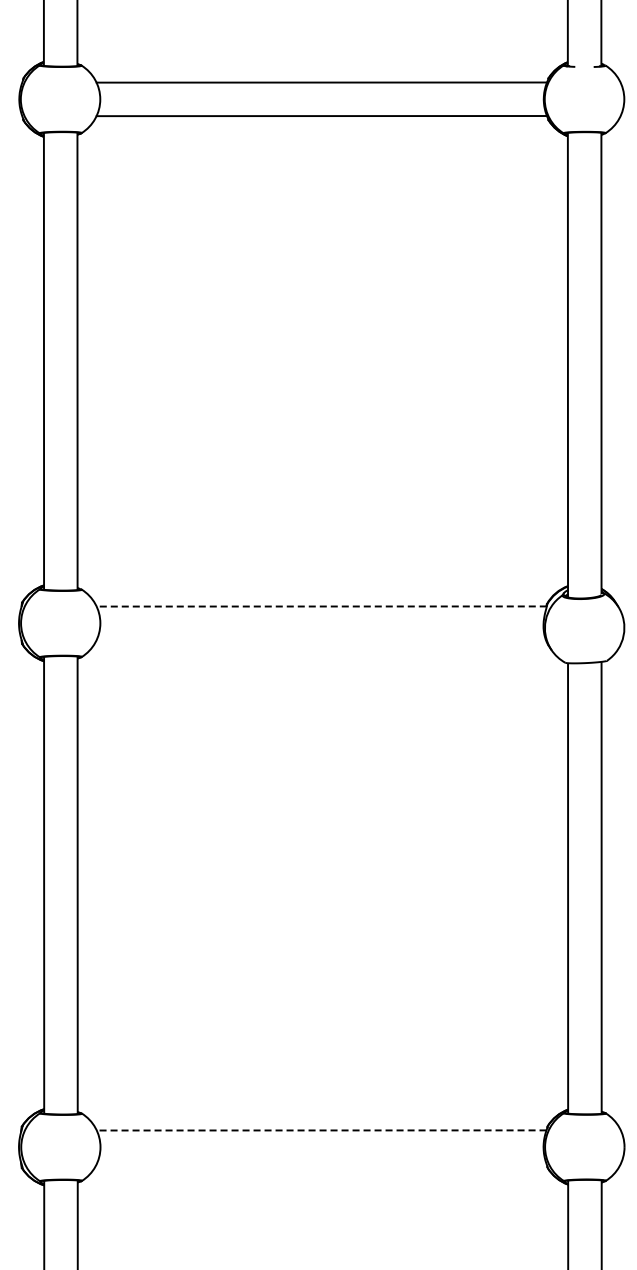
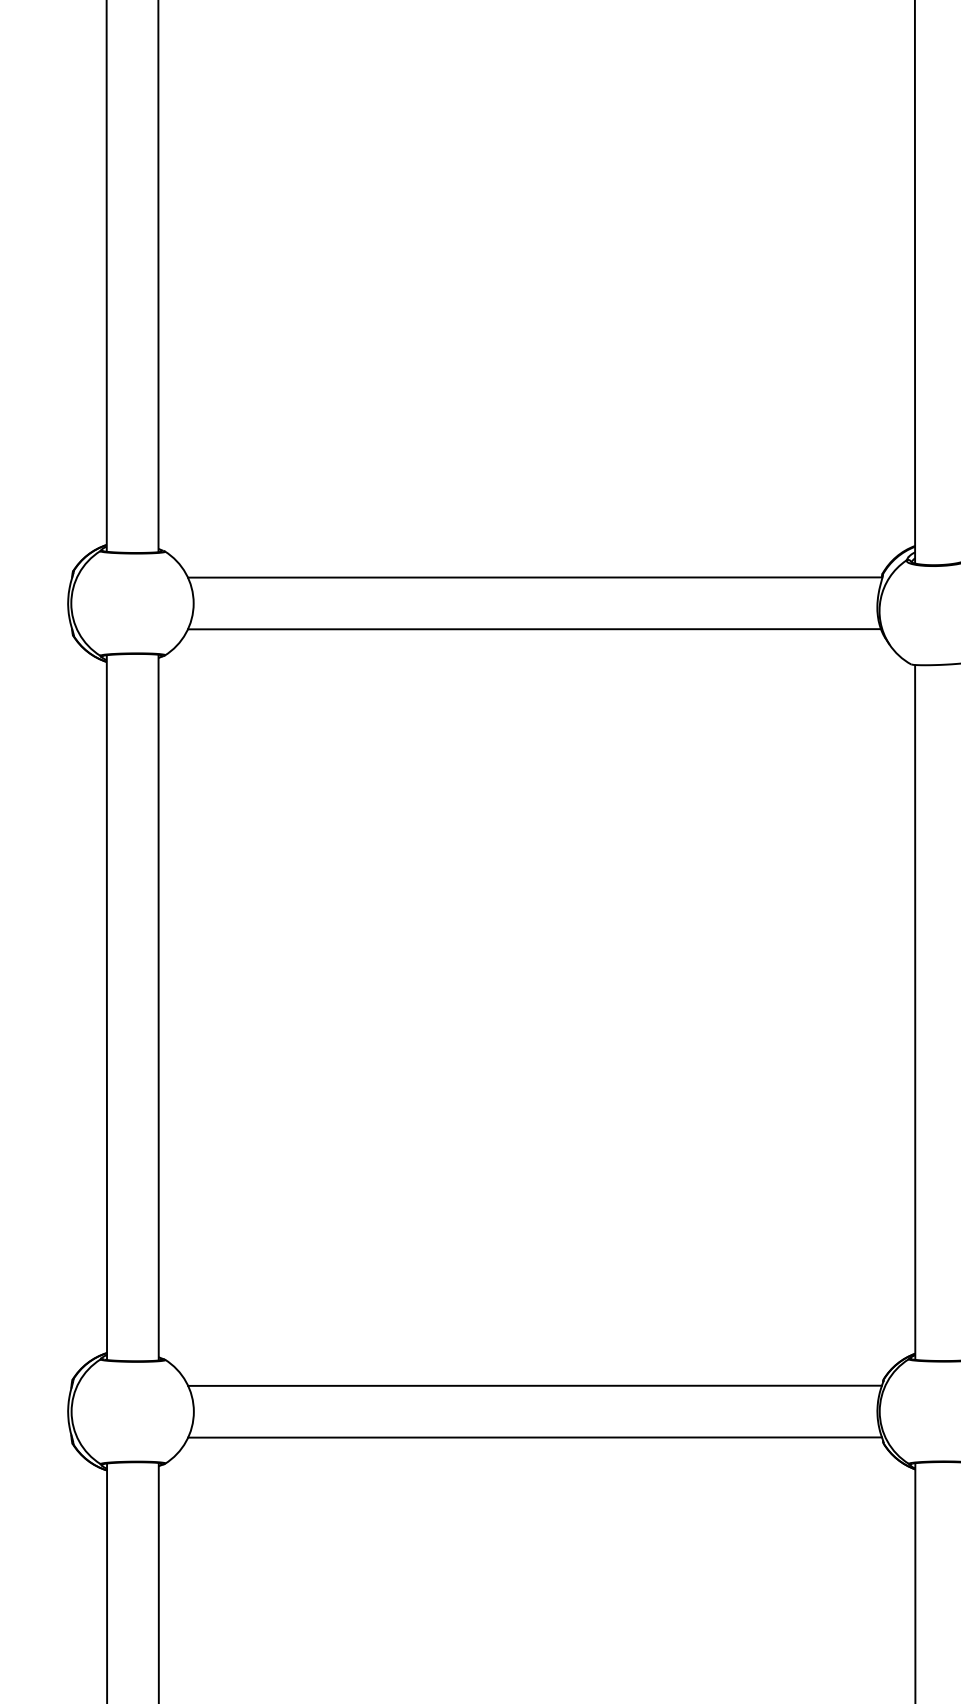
line: (321, 606) -> (534, 577), dashed -> solid
line: (320, 639) -> (533, 628), added
line: (321, 1130) -> (534, 1385), dashed -> solid
line: (321, 1163) -> (534, 1436), added

